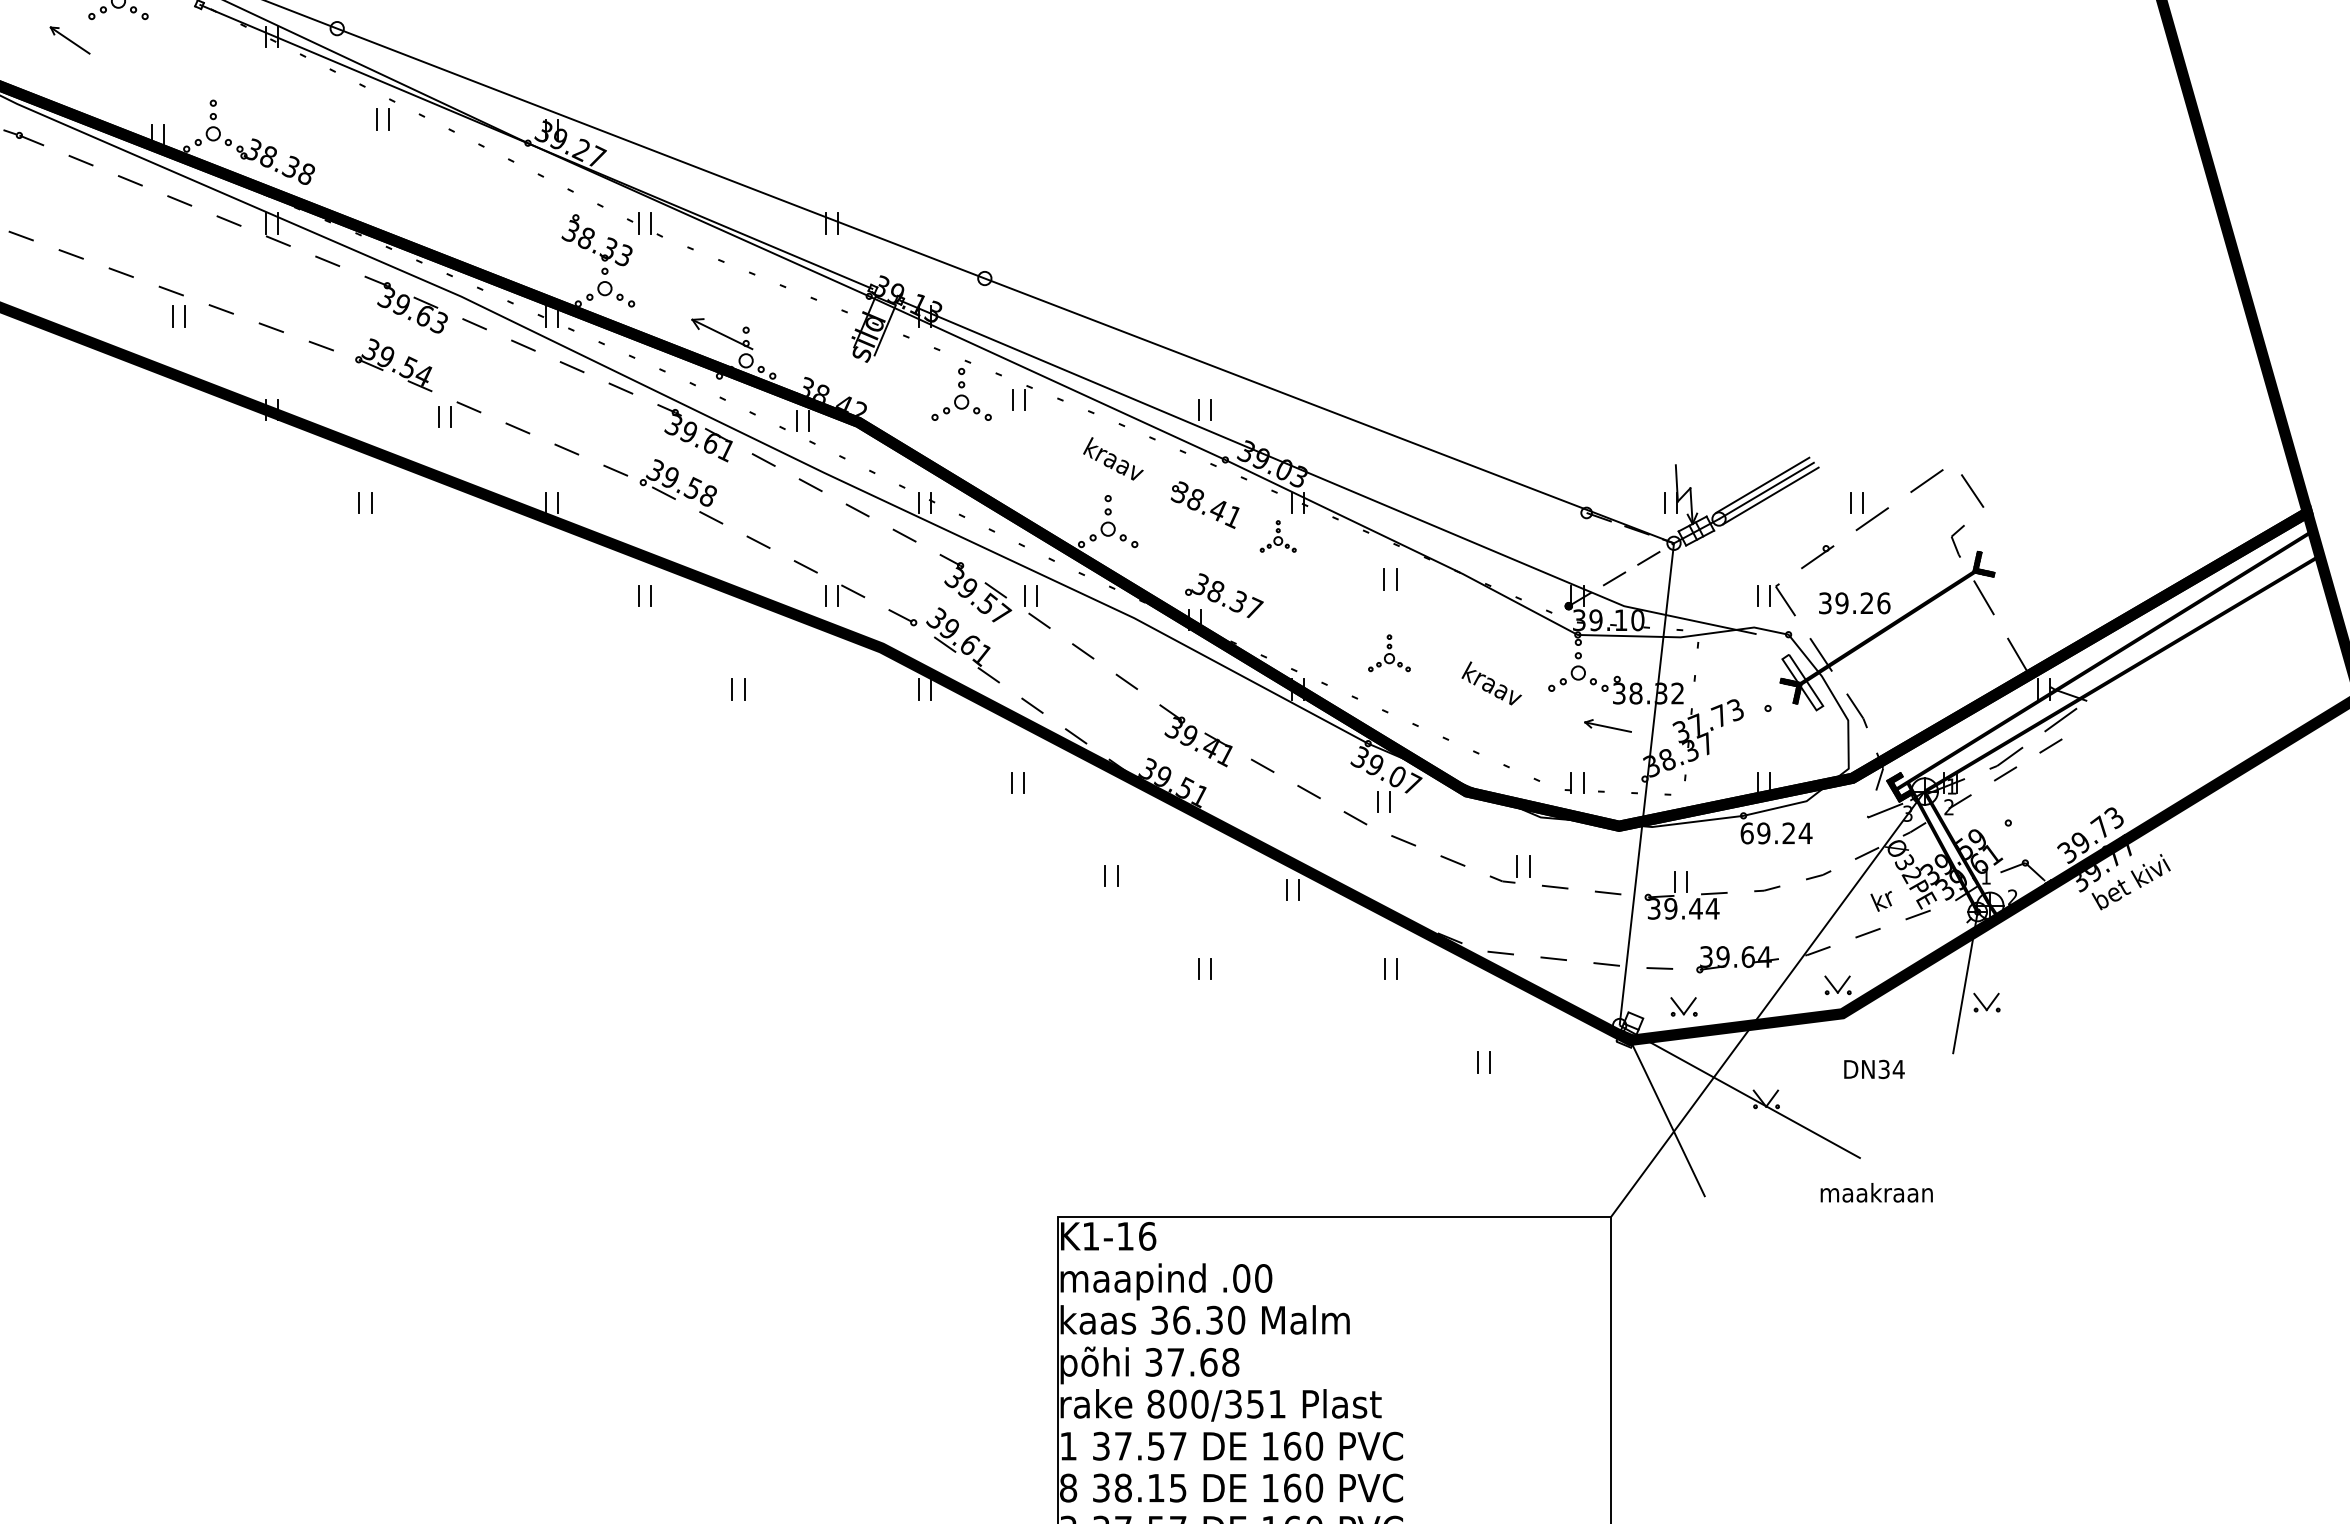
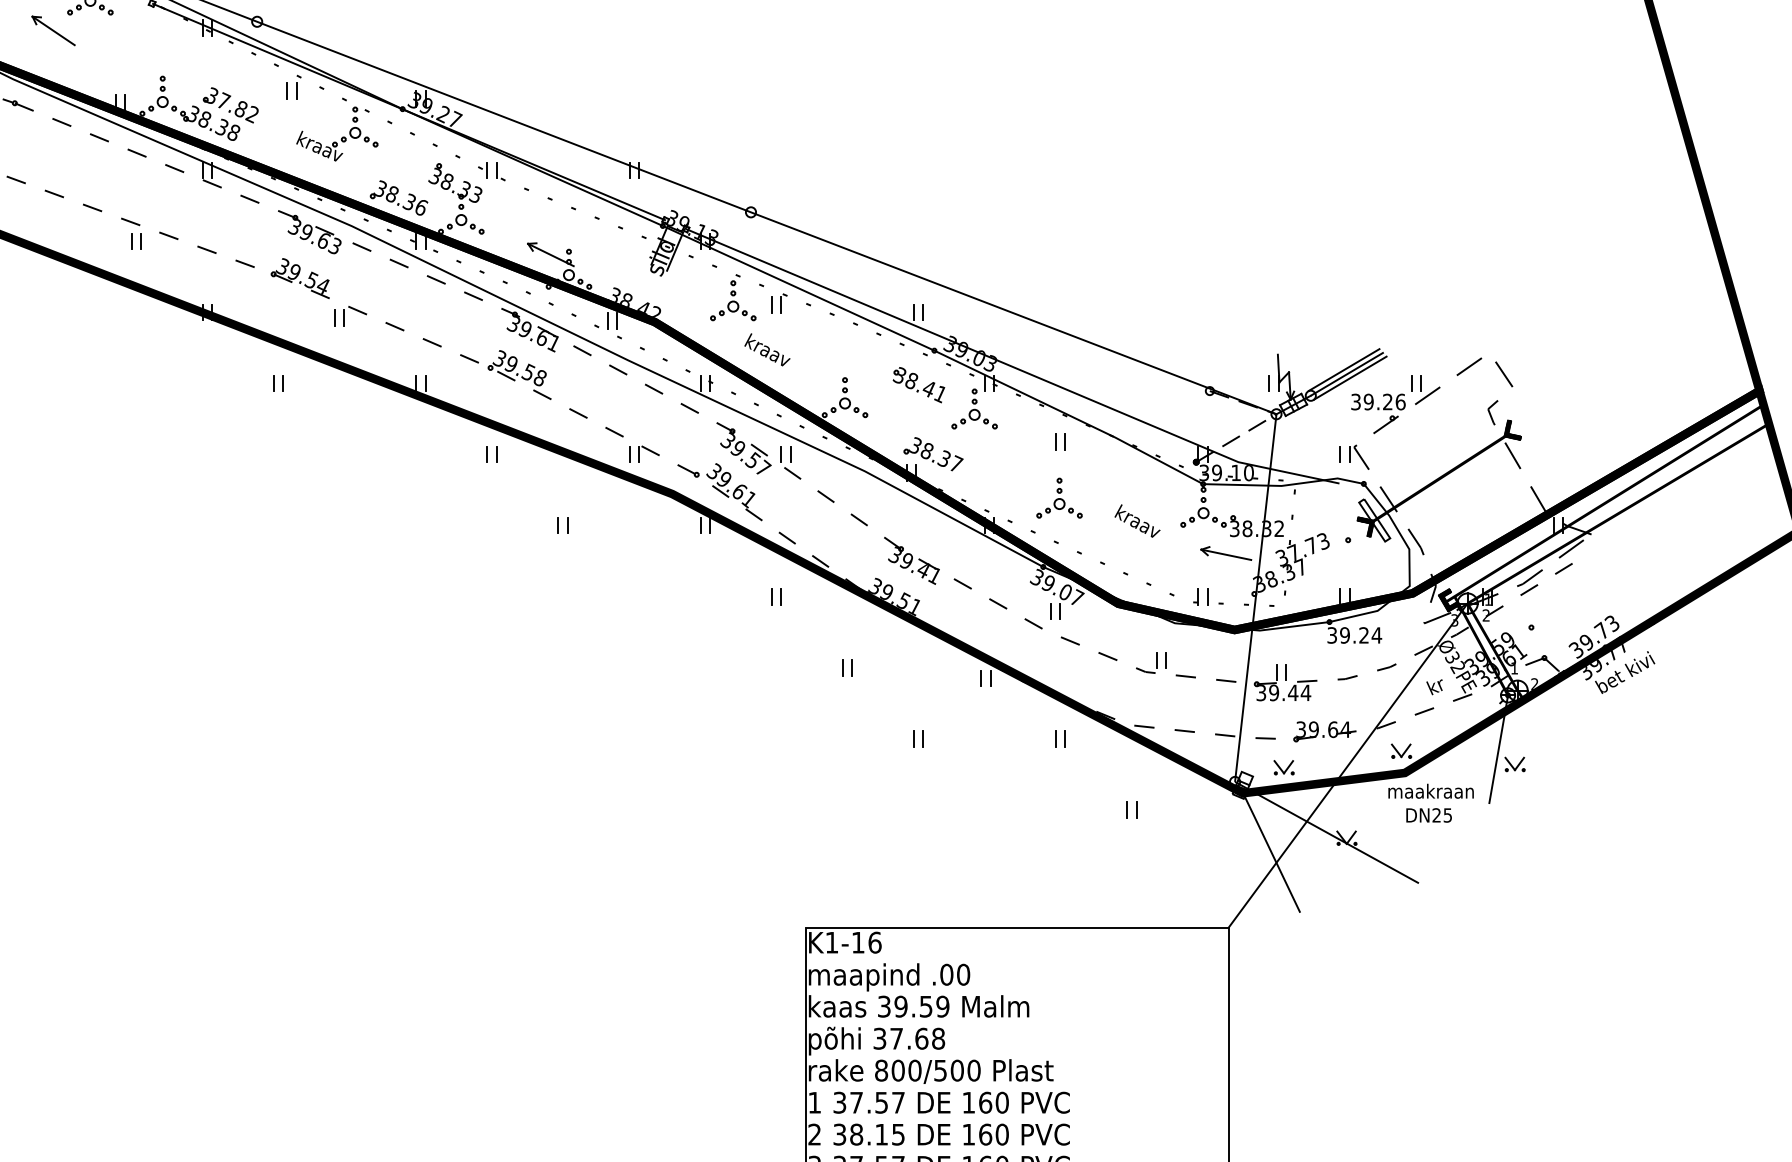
part: (69, 40) -> (53, 30), size x1.43
part: (302, 144) -> (230, 110), added
part: (448, 180) -> (342, 137), added
part: (523, 259) -> (399, 197), added
text: (1113, 458) -> (767, 349), moved
part: (1278, 536) -> (974, 409), size x1.67
text: (1854, 603) -> (1378, 402), moved
part: (1389, 652) -> (1059, 497), size x1.43
part: (1607, 725) -> (1225, 553), size x1.43
text: (1746, 833) -> (1331, 635), 69.24 -> 39.24
text: (1891, 1069) -> (1442, 815), DN34 -> DN25
text: (1876, 1192) -> (1430, 791), moved
text: (1209, 1319) -> (922, 1006), 36.30 -> 39.59
text: (1255, 1403) -> (957, 1070), 800/351 -> 800/500
text: (1068, 1487) -> (814, 1134), 8 -> 2

